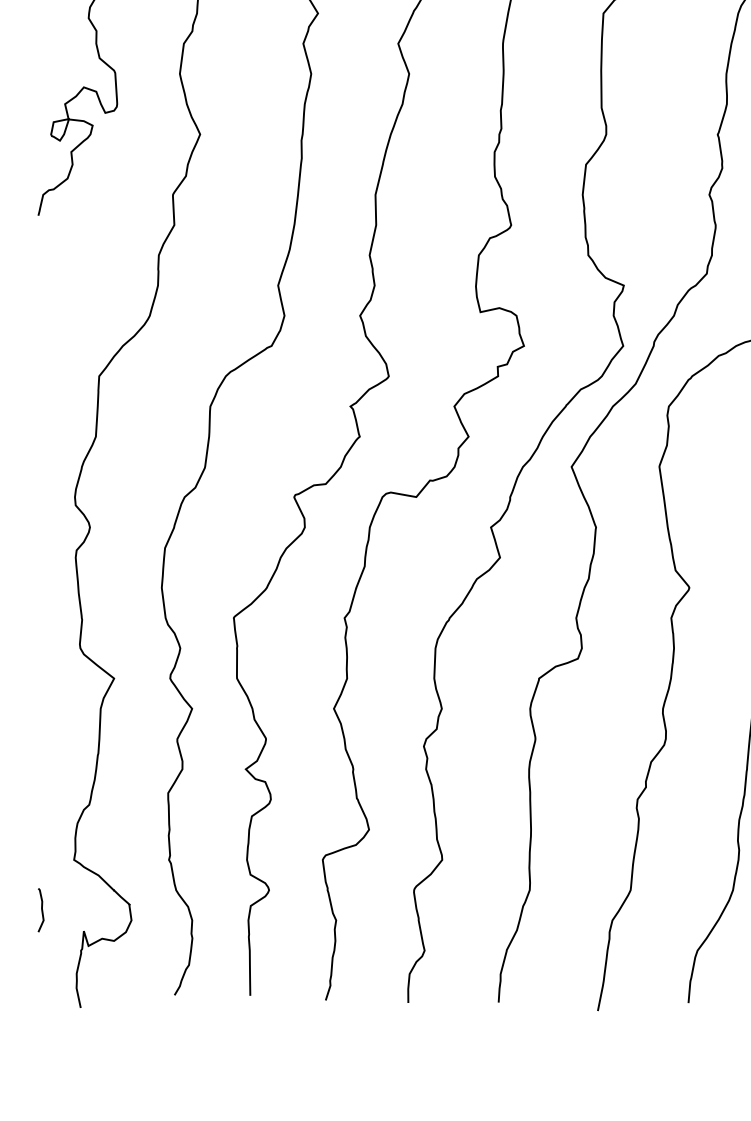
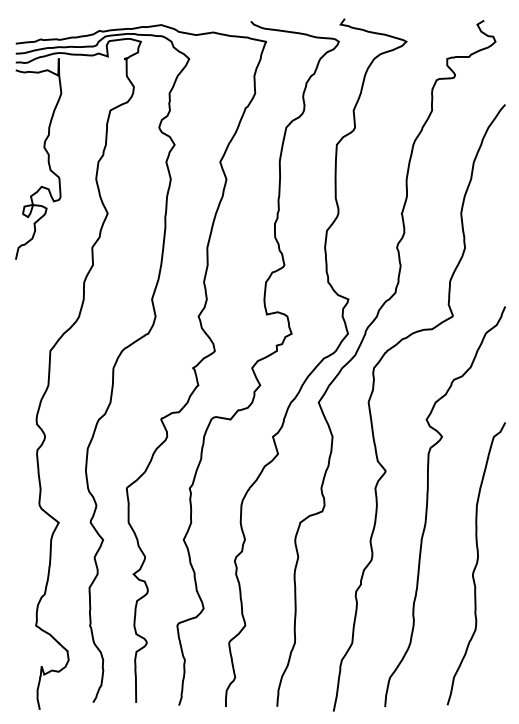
curve: (41, 908) -> (17, 653), removed

